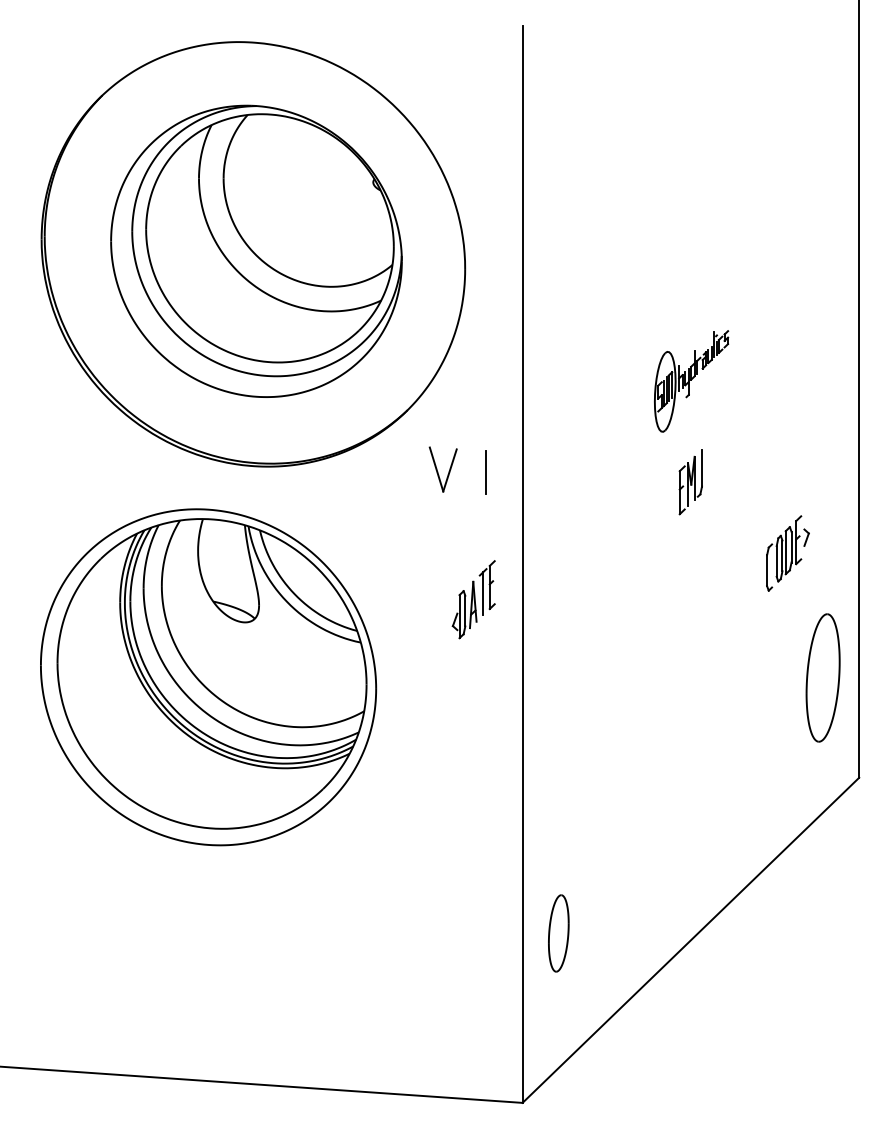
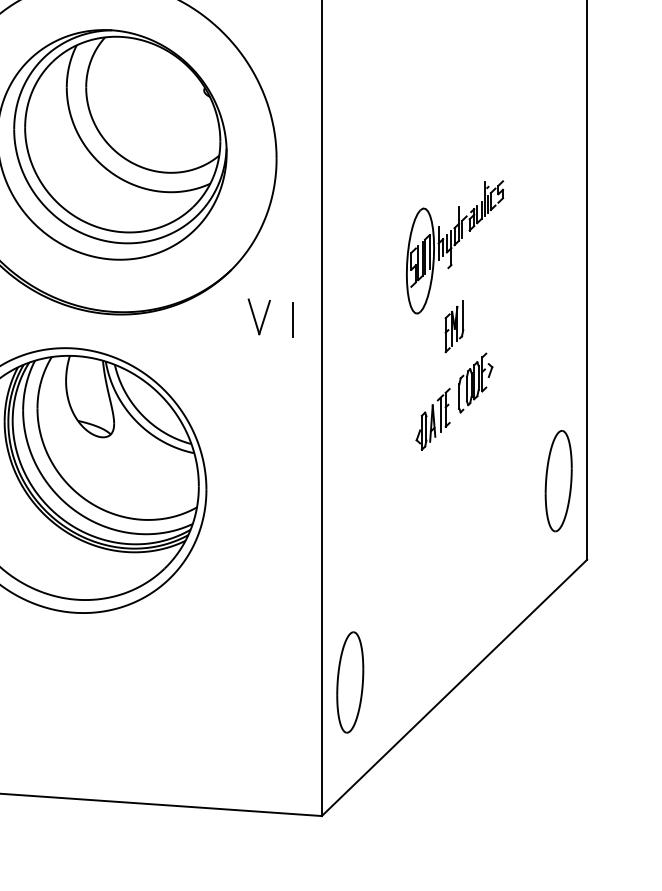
part: (691, 381) -> (454, 247), size x1.67
part: (787, 553) -> (475, 383), moved
part: (473, 599) -> (432, 419), moved
part: (558, 933) -> (350, 682), size x1.67

